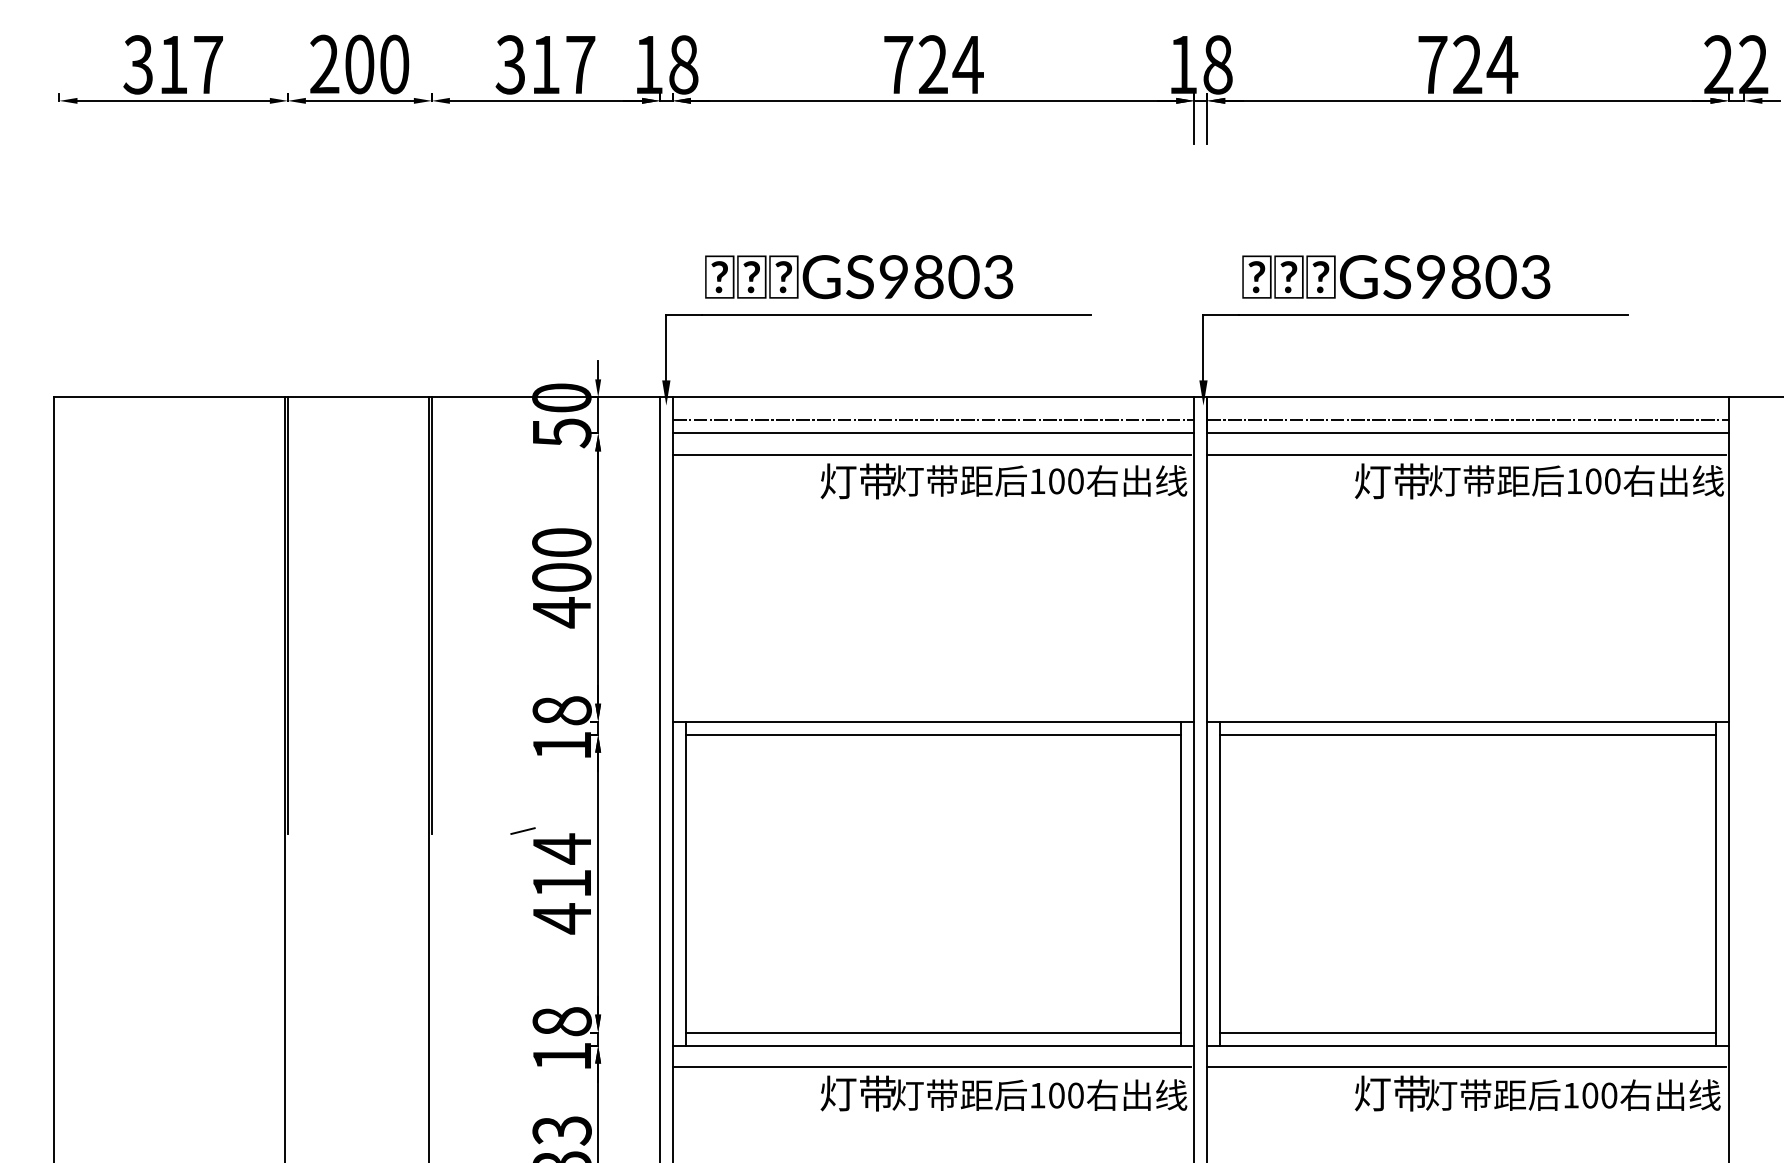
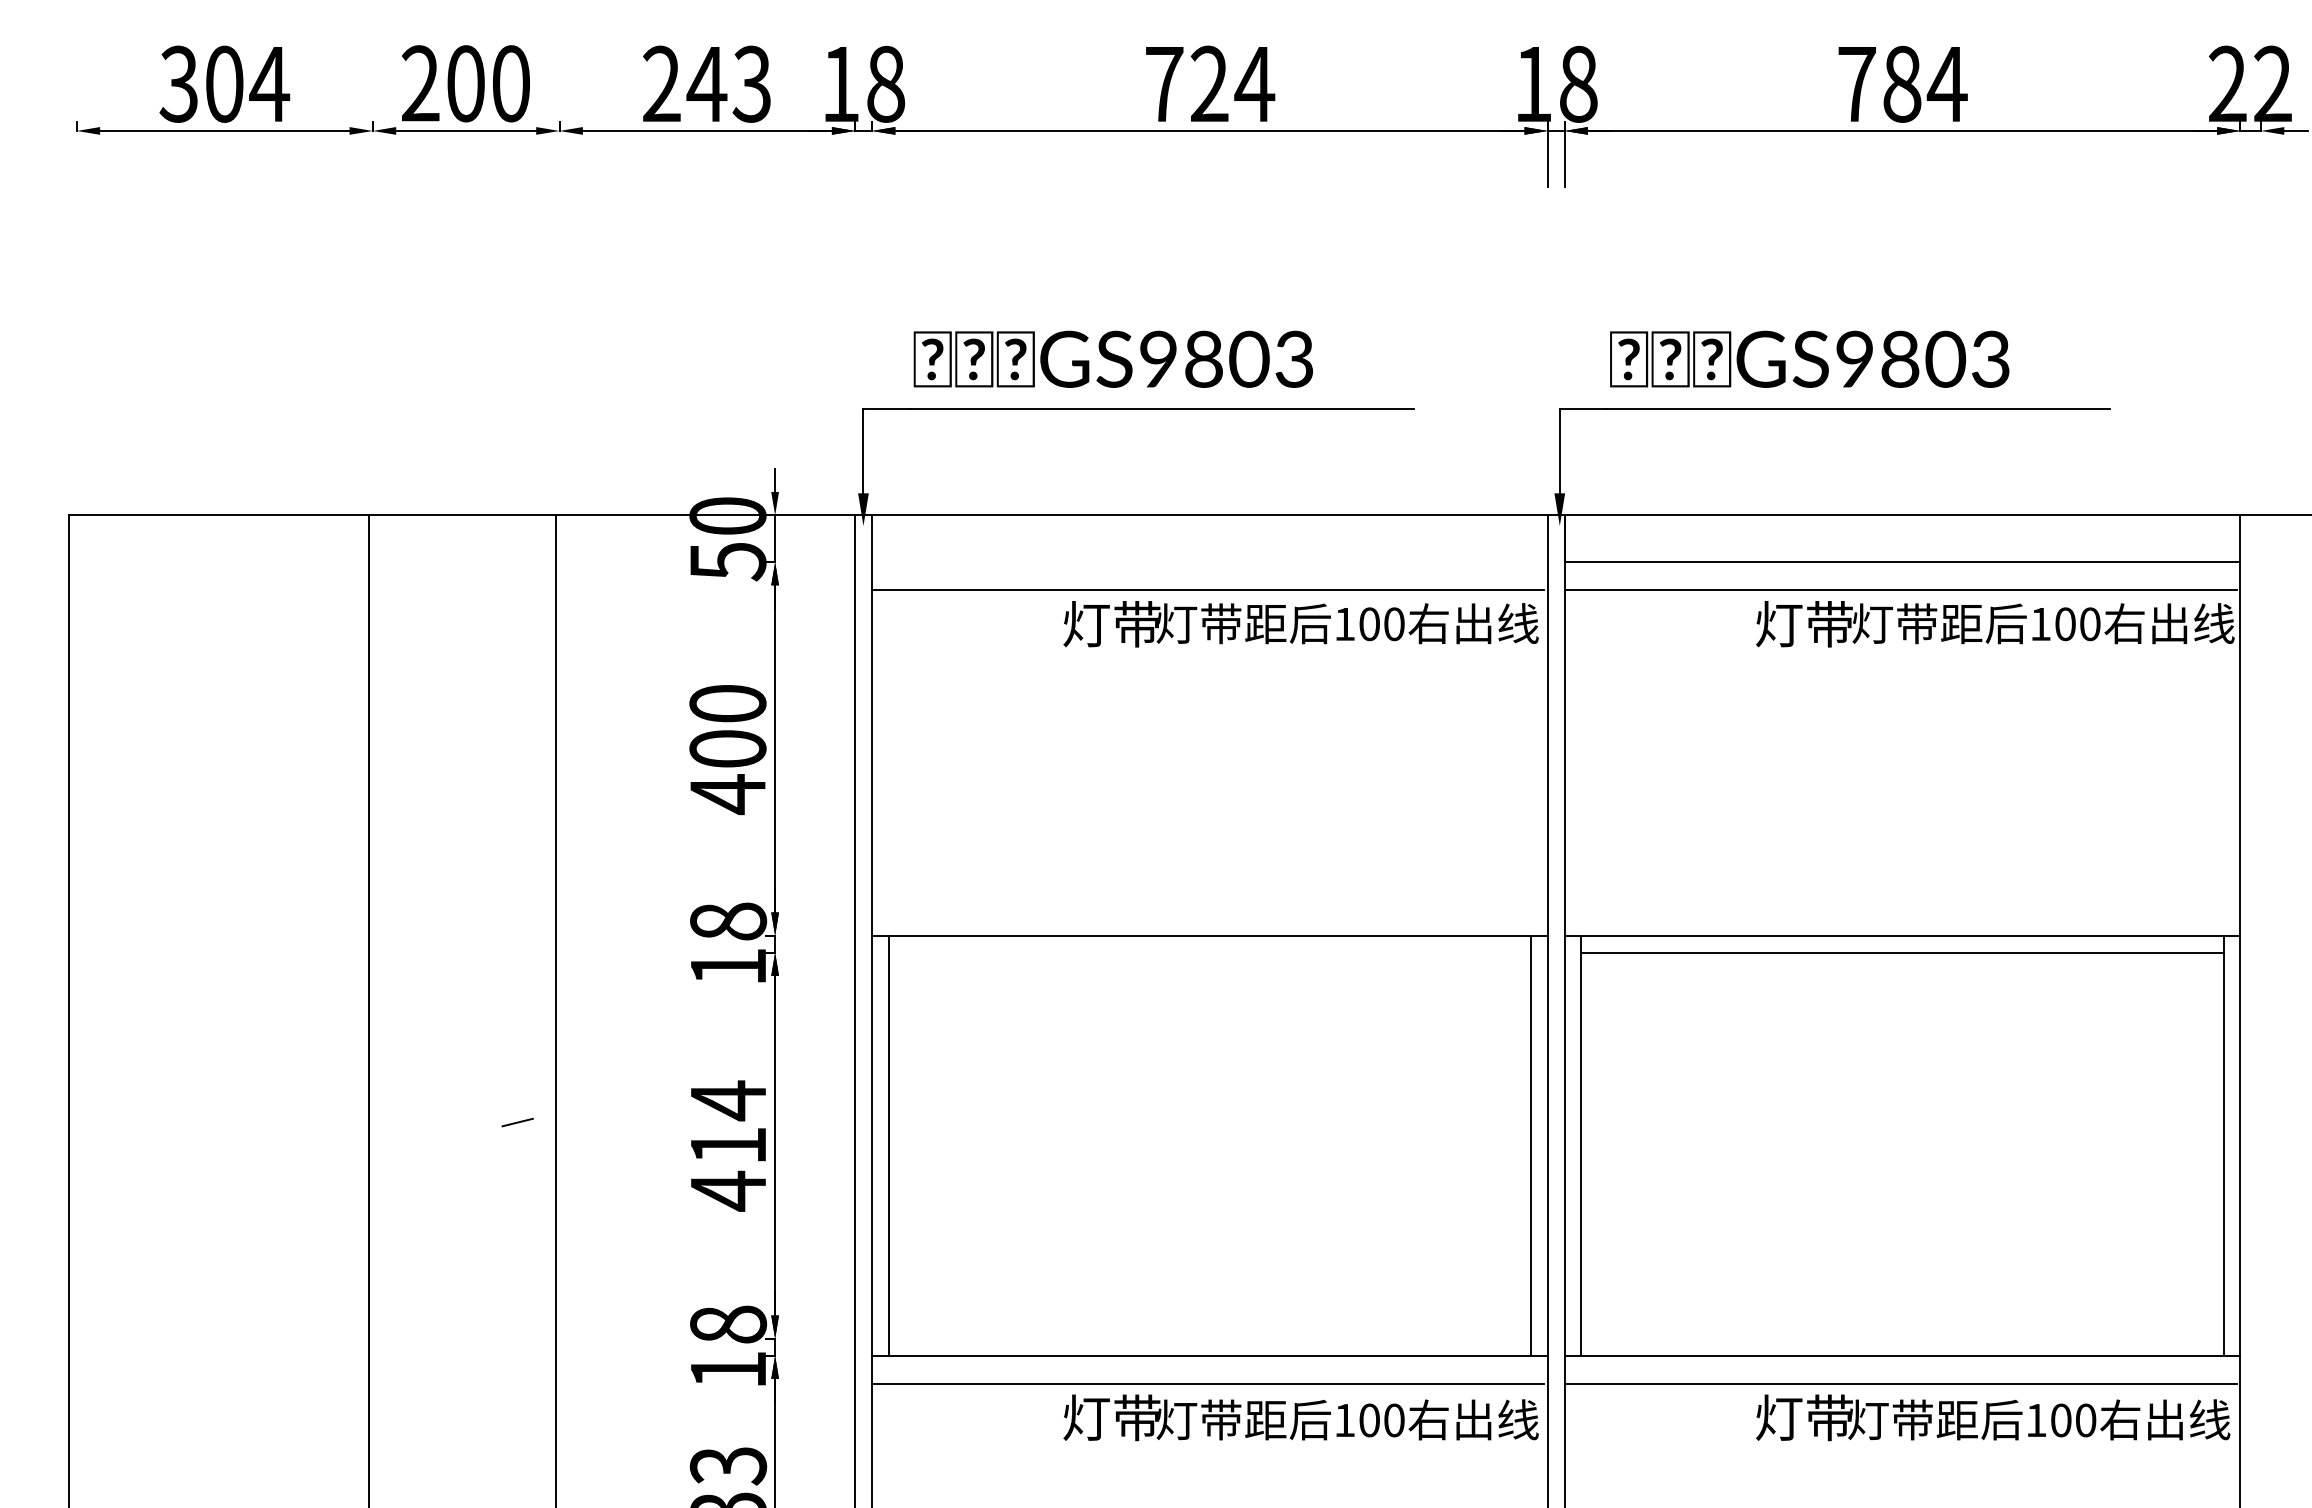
text: (191, 64) -> (248, 83), 317 -> 304
text: (545, 64) -> (706, 83), 317 -> 243
text: (1467, 64) -> (1902, 83), 724 -> 784
line: (933, 420) -> (1209, 545), removed
line: (1467, 420) -> (1902, 545), removed
line: (933, 433) -> (1209, 562), removed
line: (287, 615) -> (372, 798), removed
line: (431, 615) -> (559, 798), removed
line: (933, 734) -> (1209, 952), removed
line: (522, 831) -> (517, 1122), moved
line: (933, 1032) -> (1209, 1338), removed
line: (1467, 1032) -> (1902, 1338), removed

